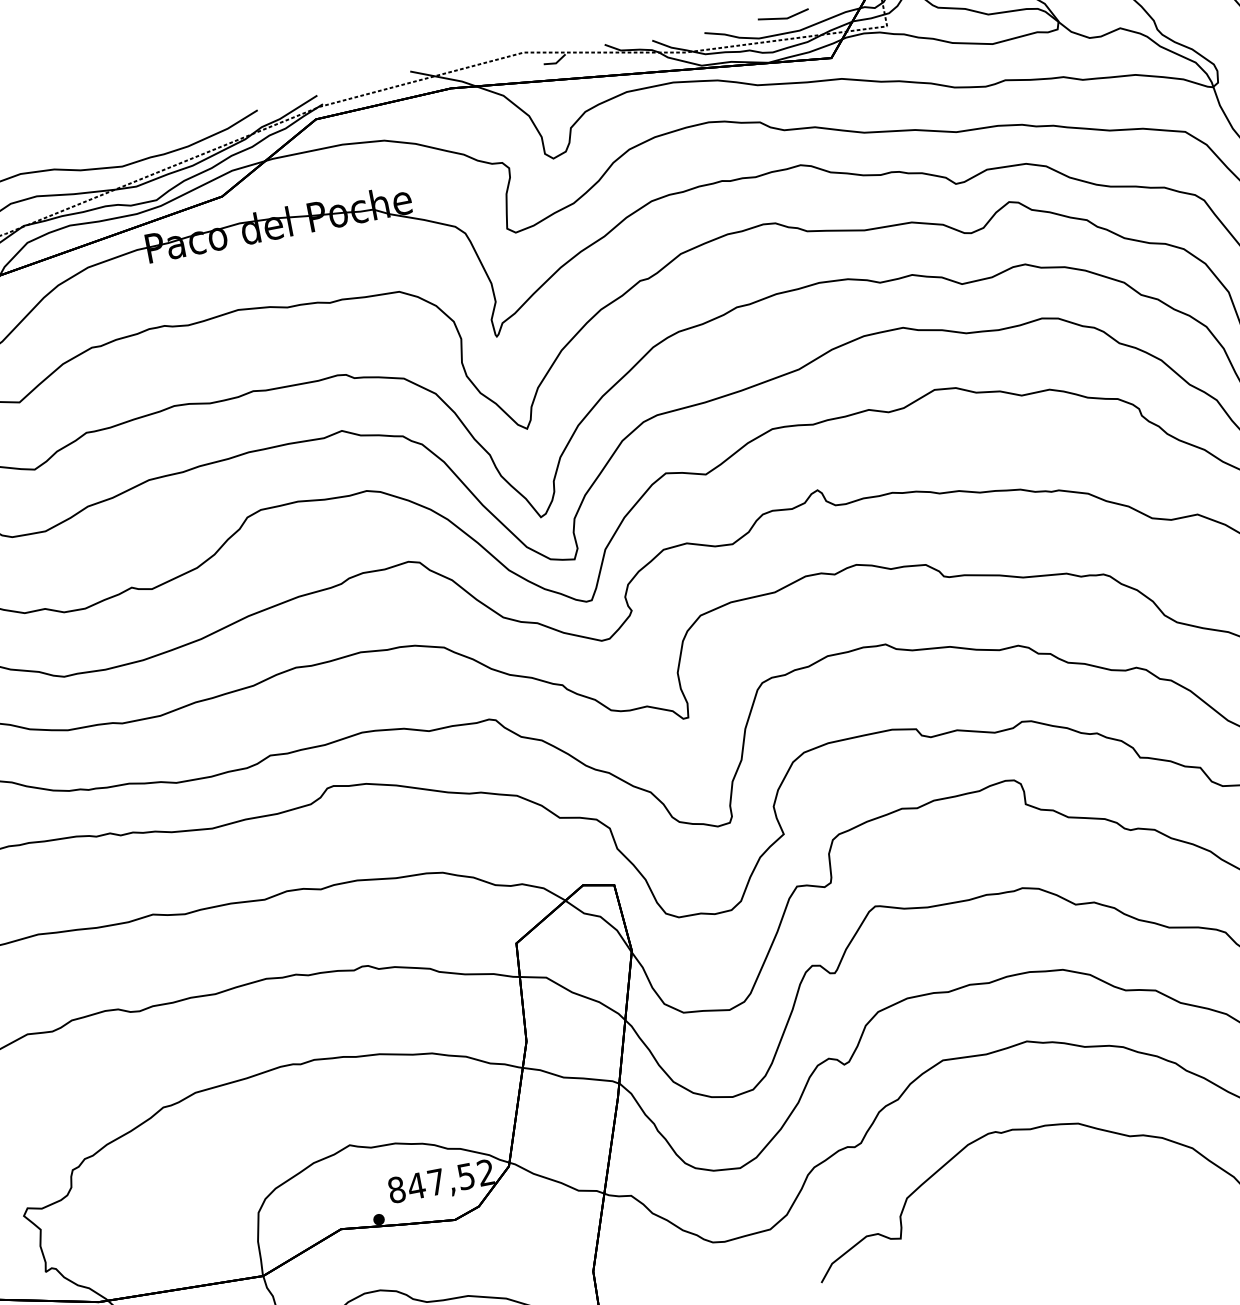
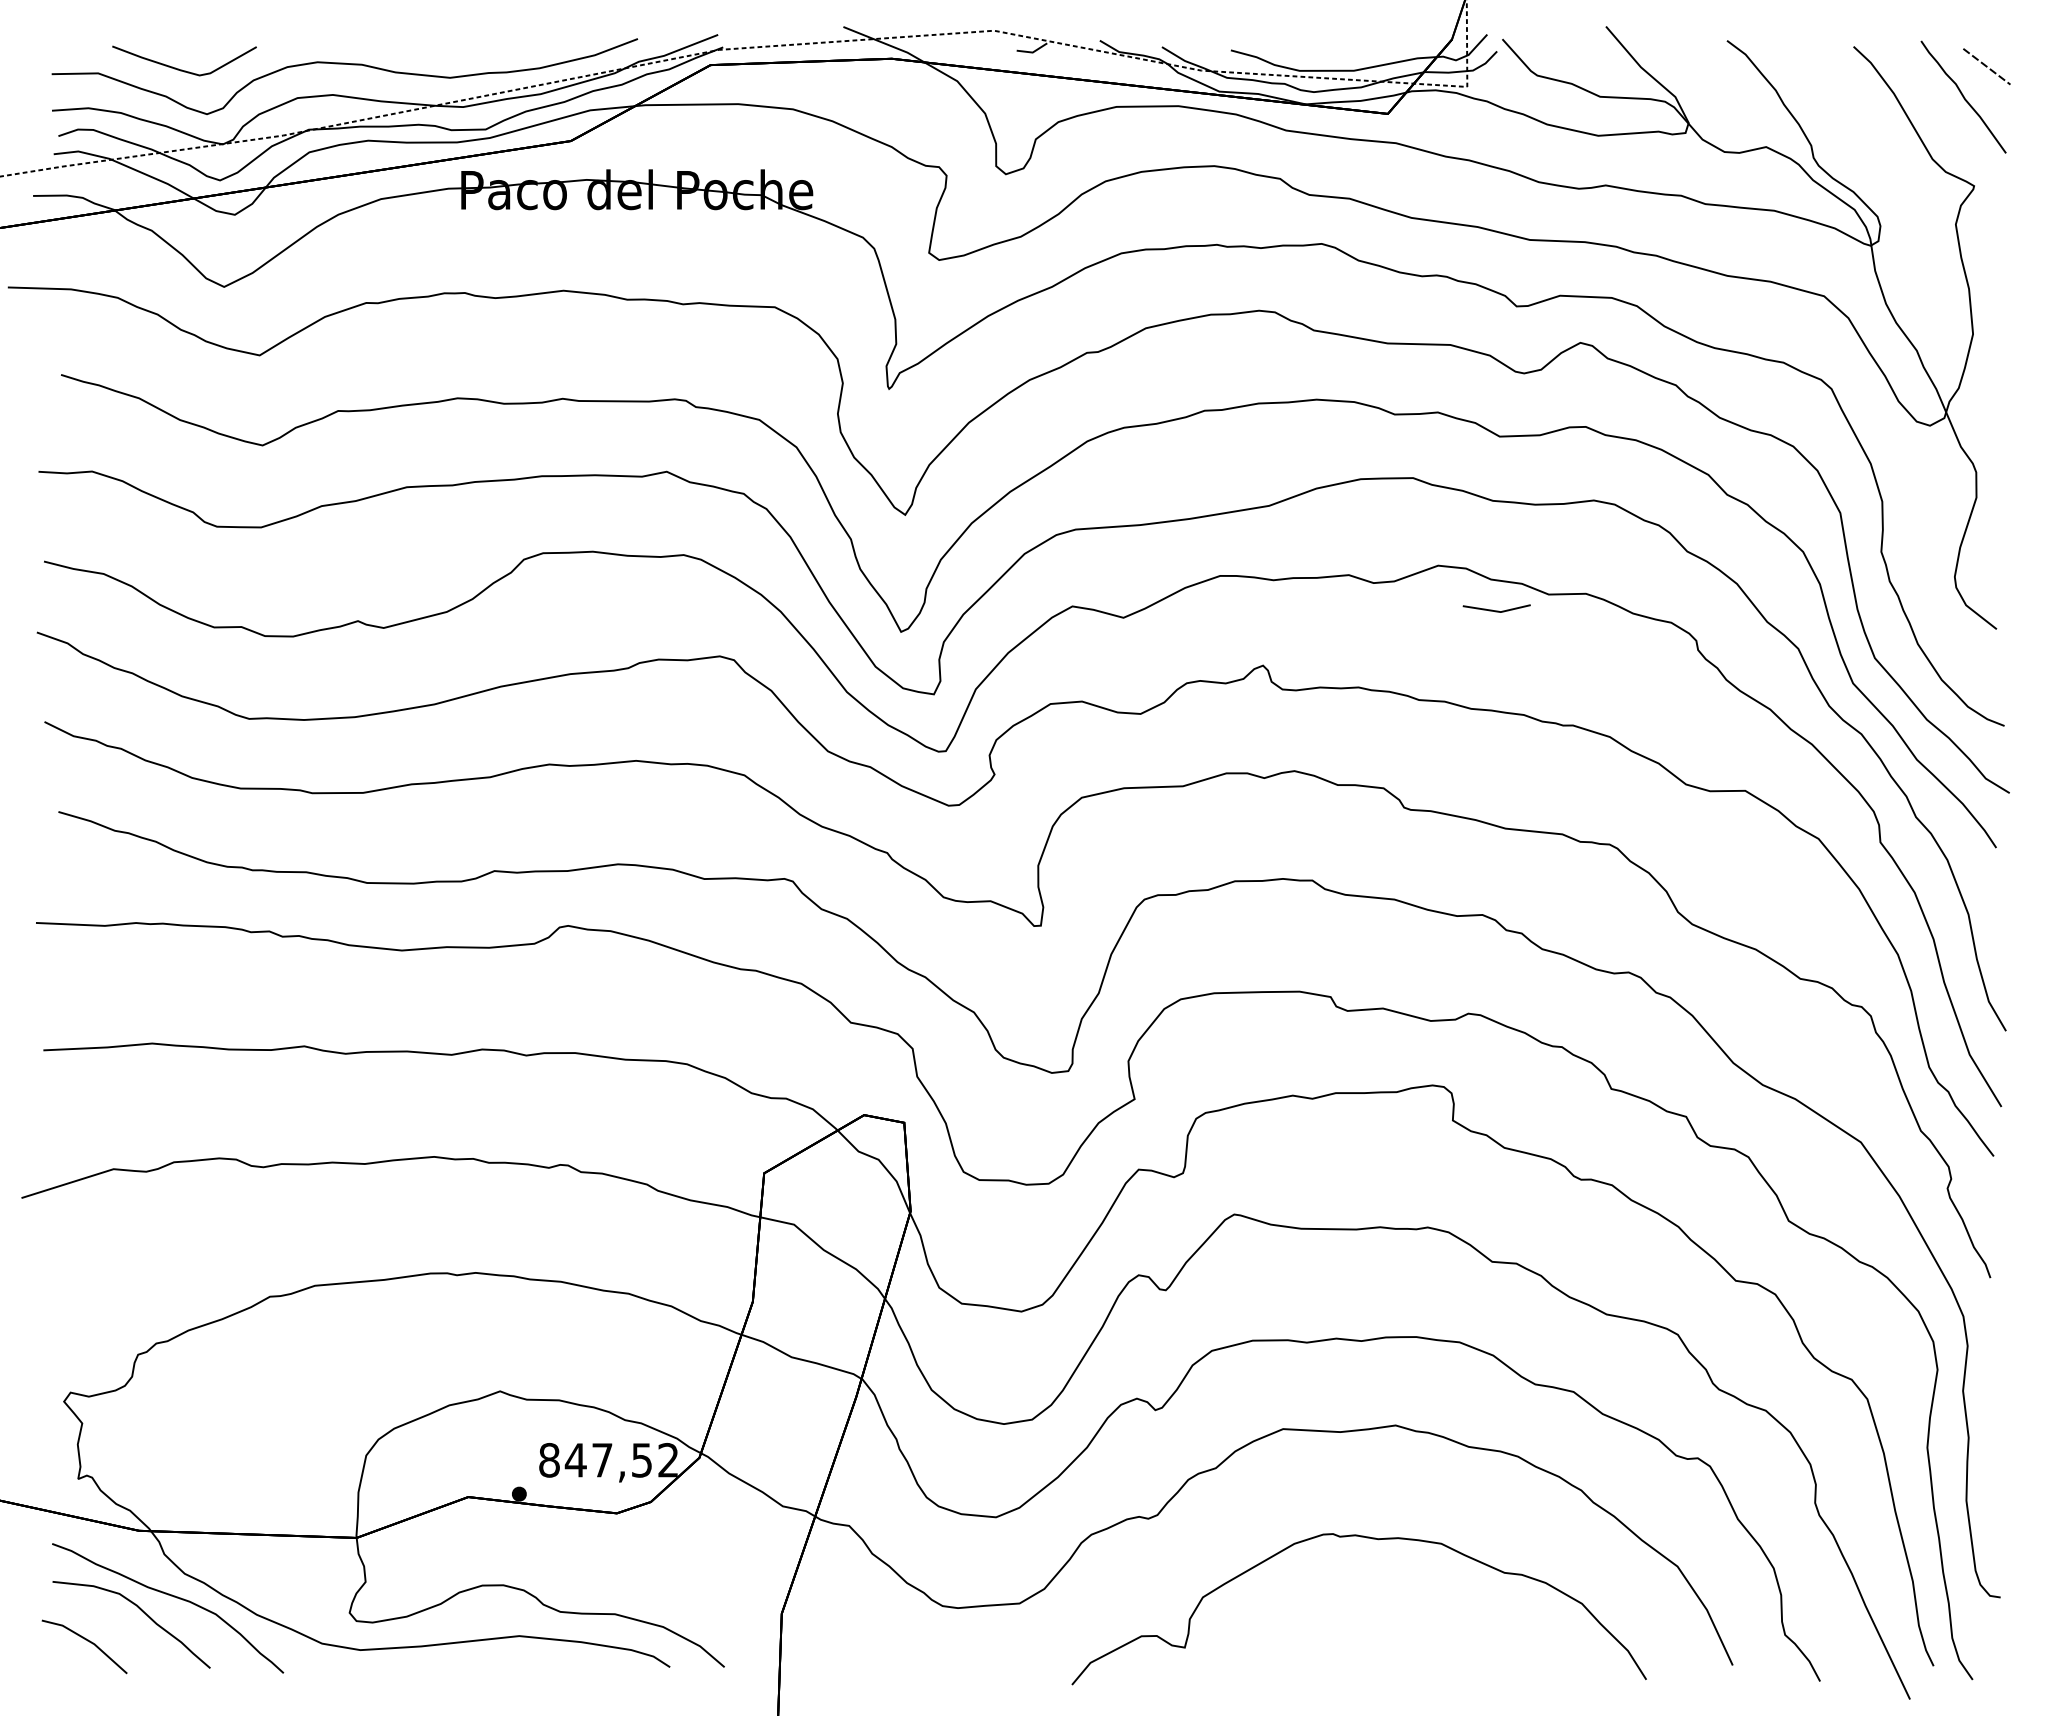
line: (783, 17) -> (1496, 610), moved

